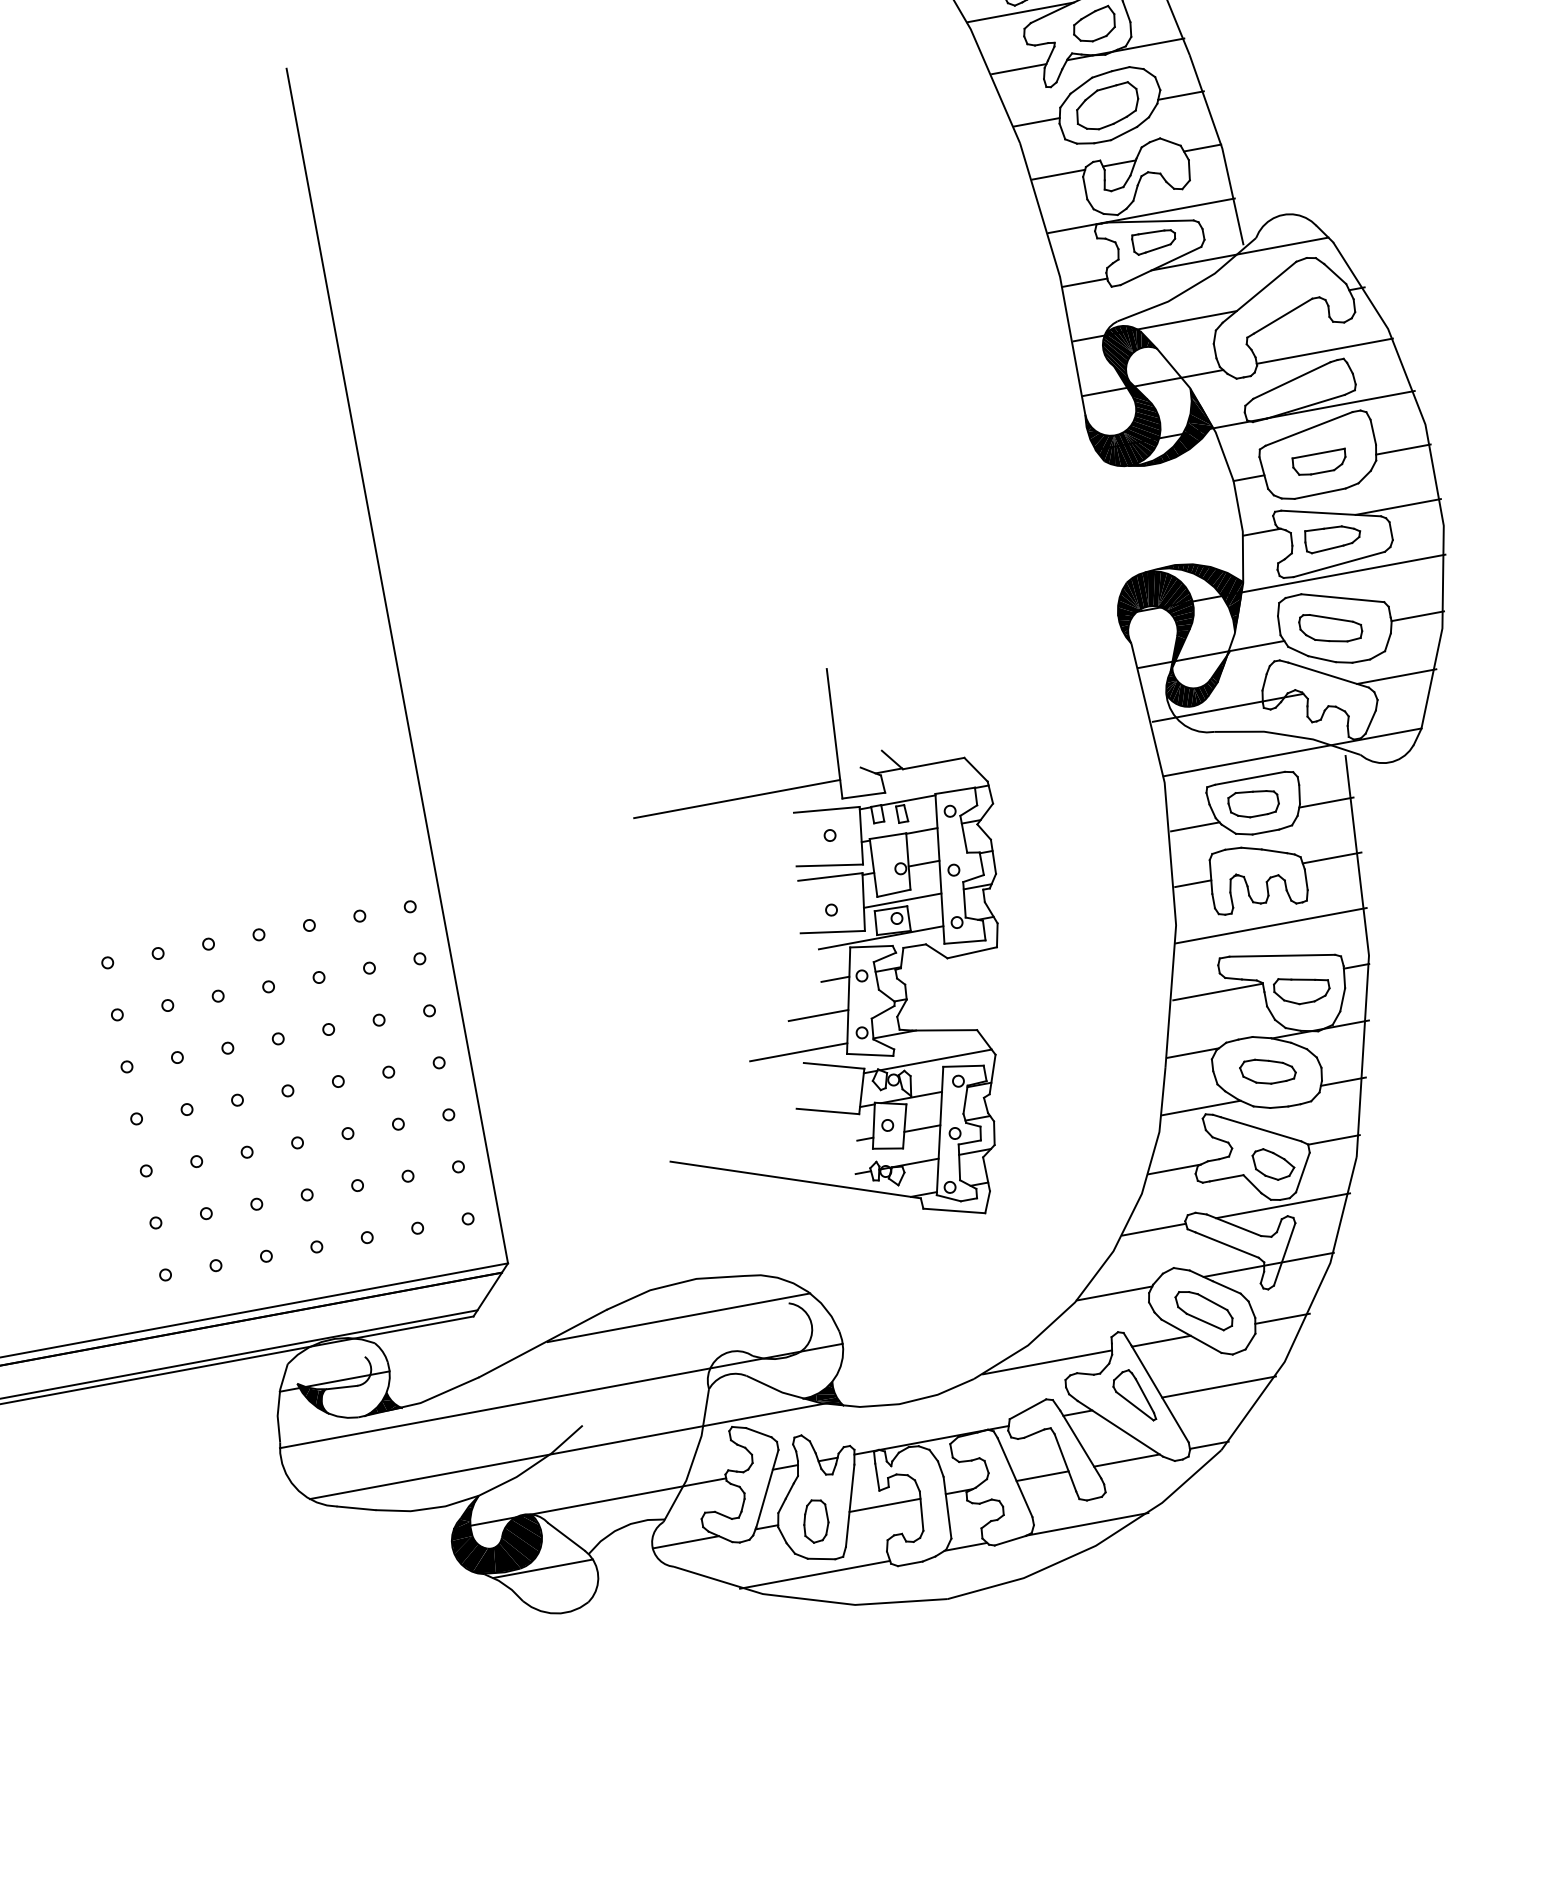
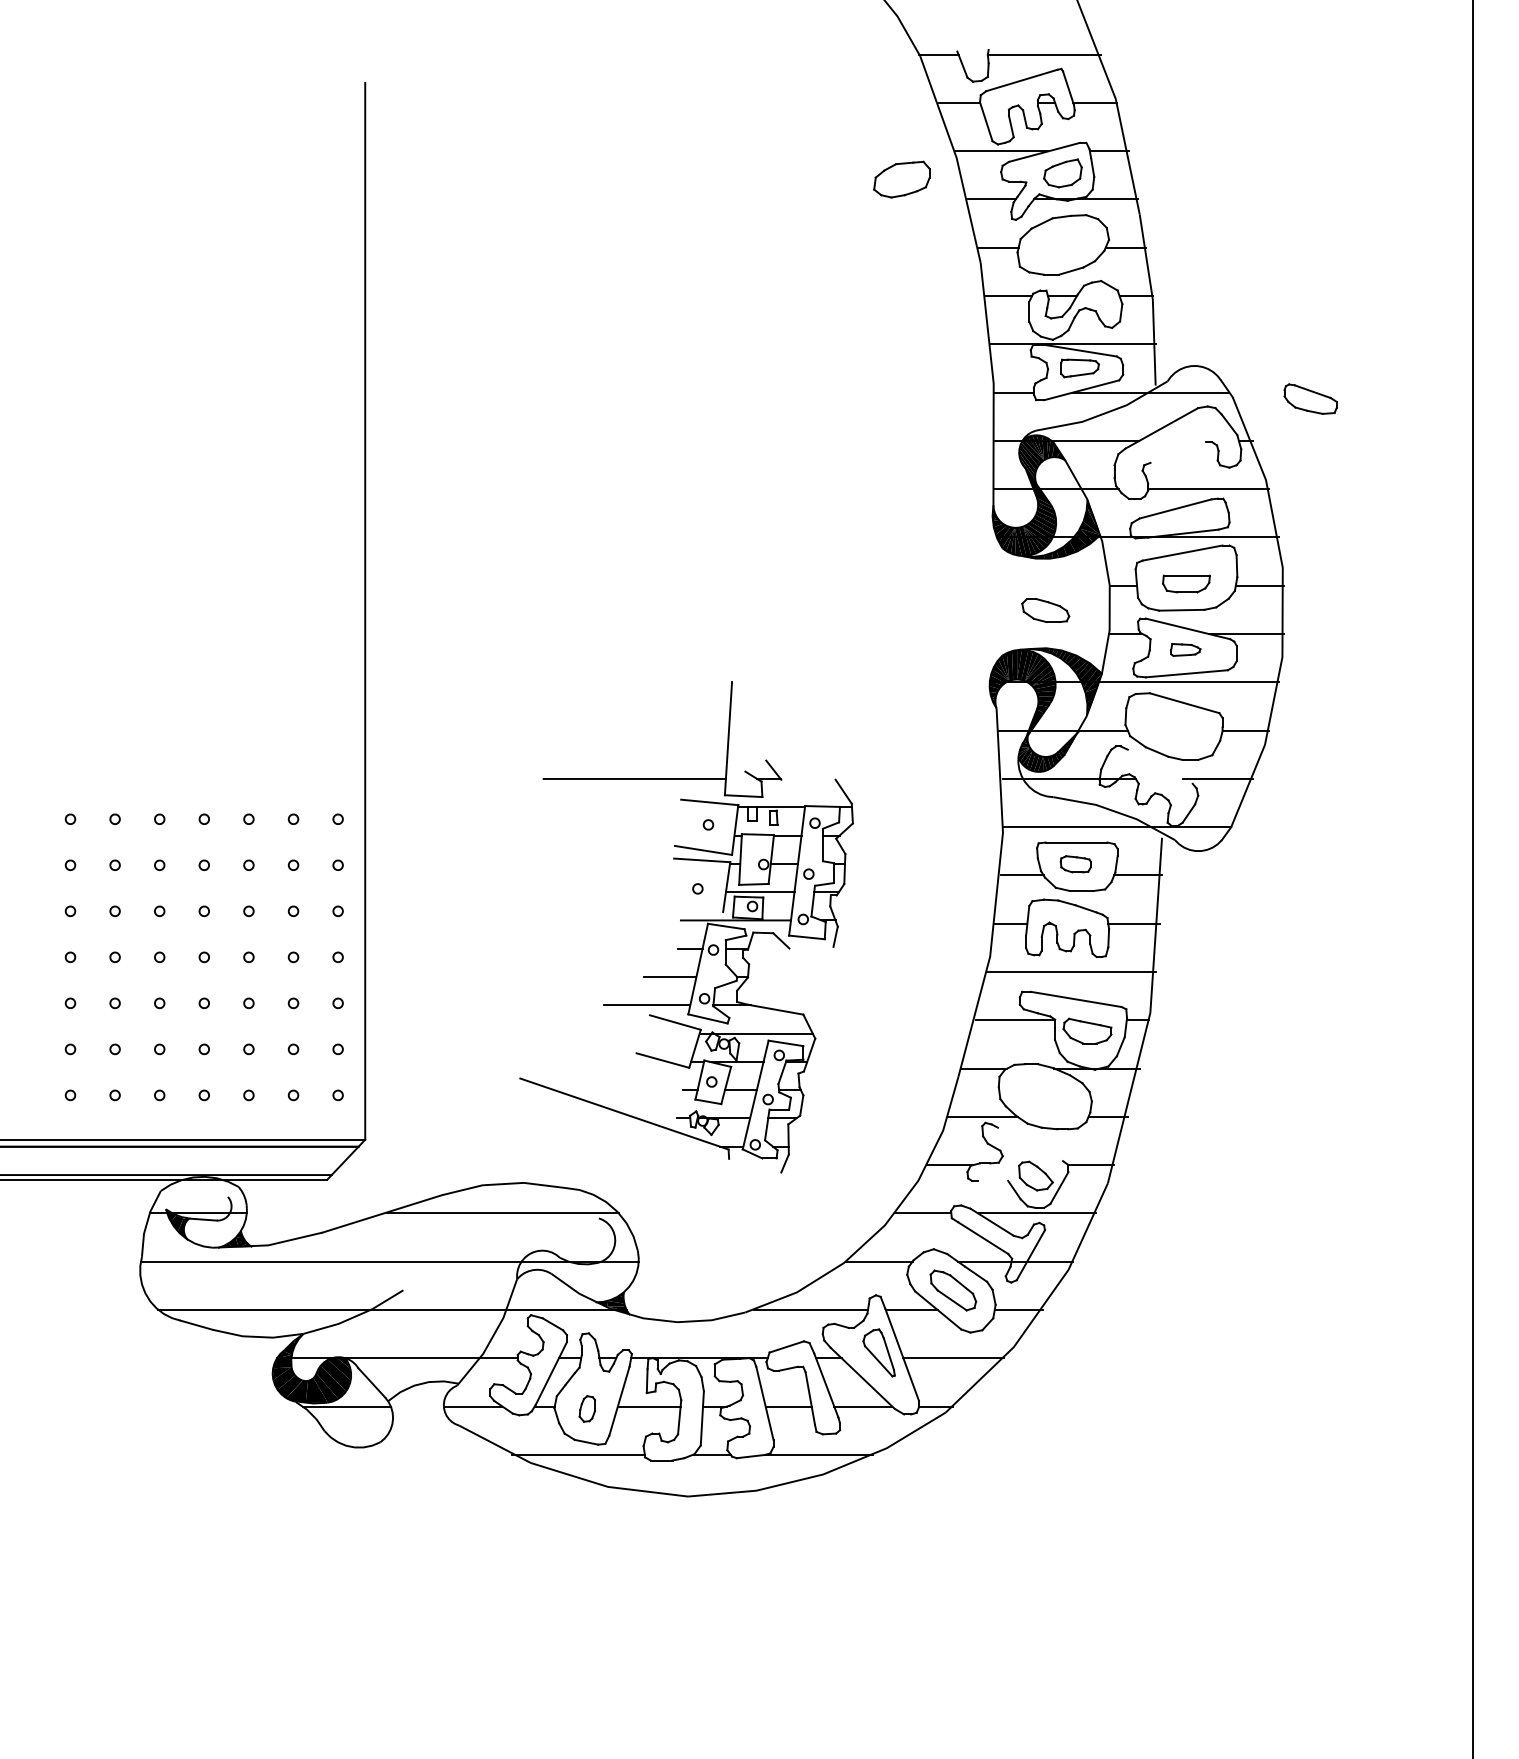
part: (1106, 106) -> (901, 179), moved
line: (1283, 316) -> (1178, 452), removed
part: (1332, 537) -> (1185, 649), size x0.6
part: (1330, 626) -> (1310, 398), moved
line: (1327, 675) -> (1159, 766), removed
line: (933, 763) -> (808, 779), removed
part: (1253, 802) -> (1075, 863), size x0.7
line: (832, 931) -> (695, 907), removed
line: (972, 952) -> (811, 947), removed
part: (1267, 1070) -> (1045, 610), moved
line: (1261, 1129) -> (1030, 1144), removed
line: (1226, 1177) -> (993, 1180), removed
line: (954, 1210) -> (755, 1165), removed
part: (815, 1520) -> (587, 1408), size x0.7

